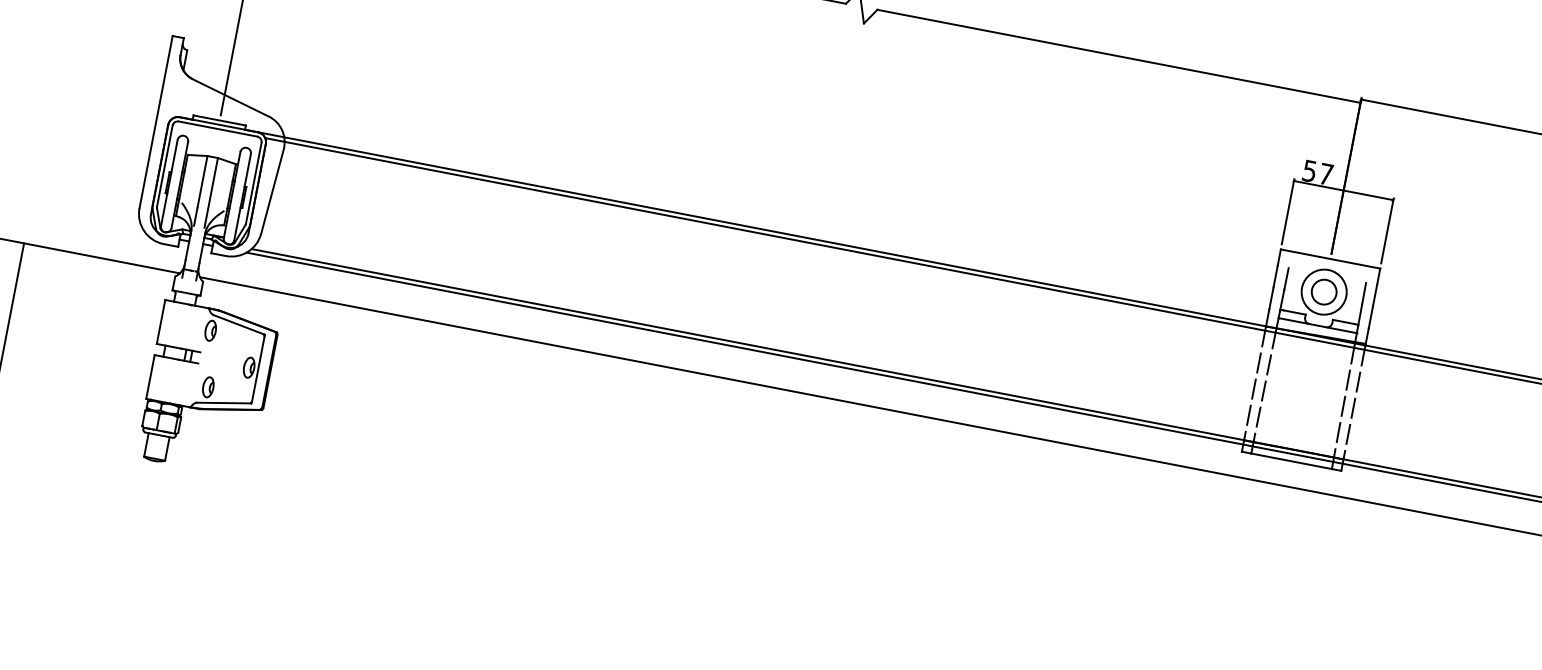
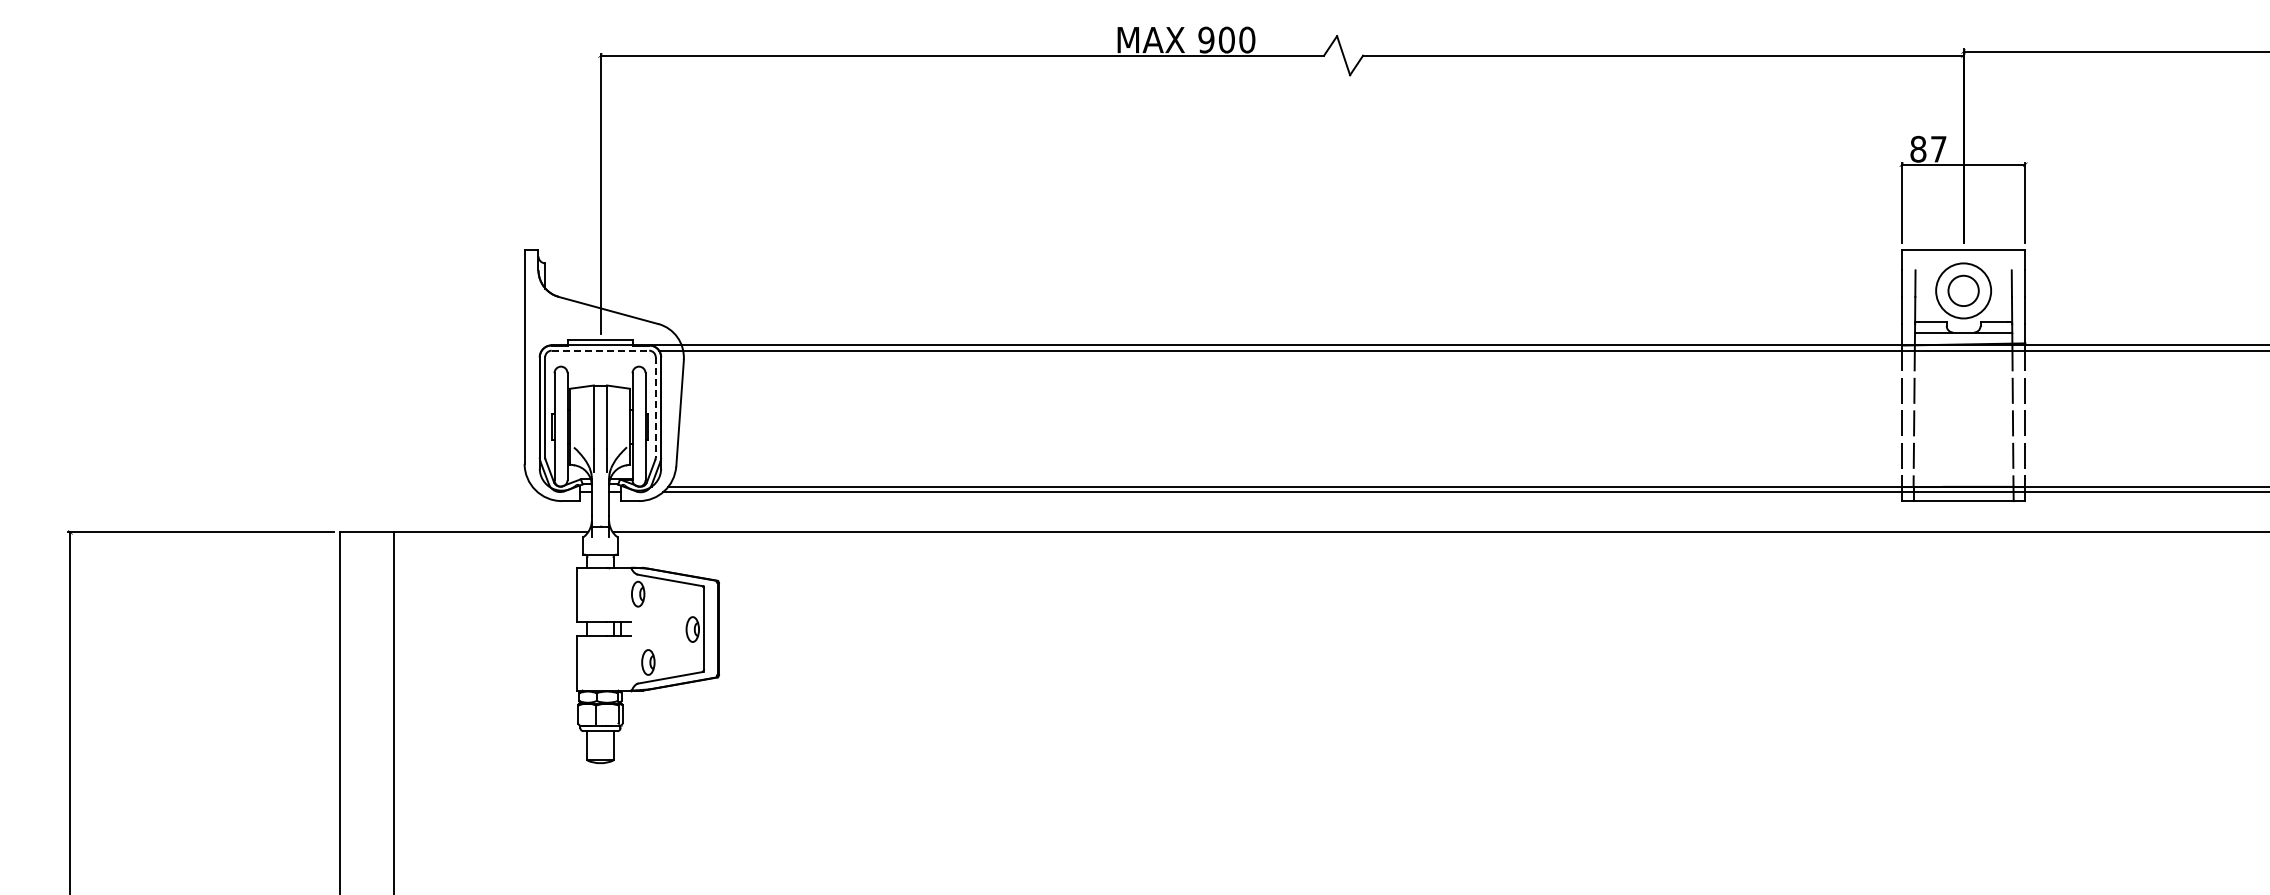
line: (218, 128) -> (600, 350), solid -> dashed
text: (1309, 170) -> (1918, 148), 57 -> 87
line: (253, 183) -> (655, 407), solid -> dashed

